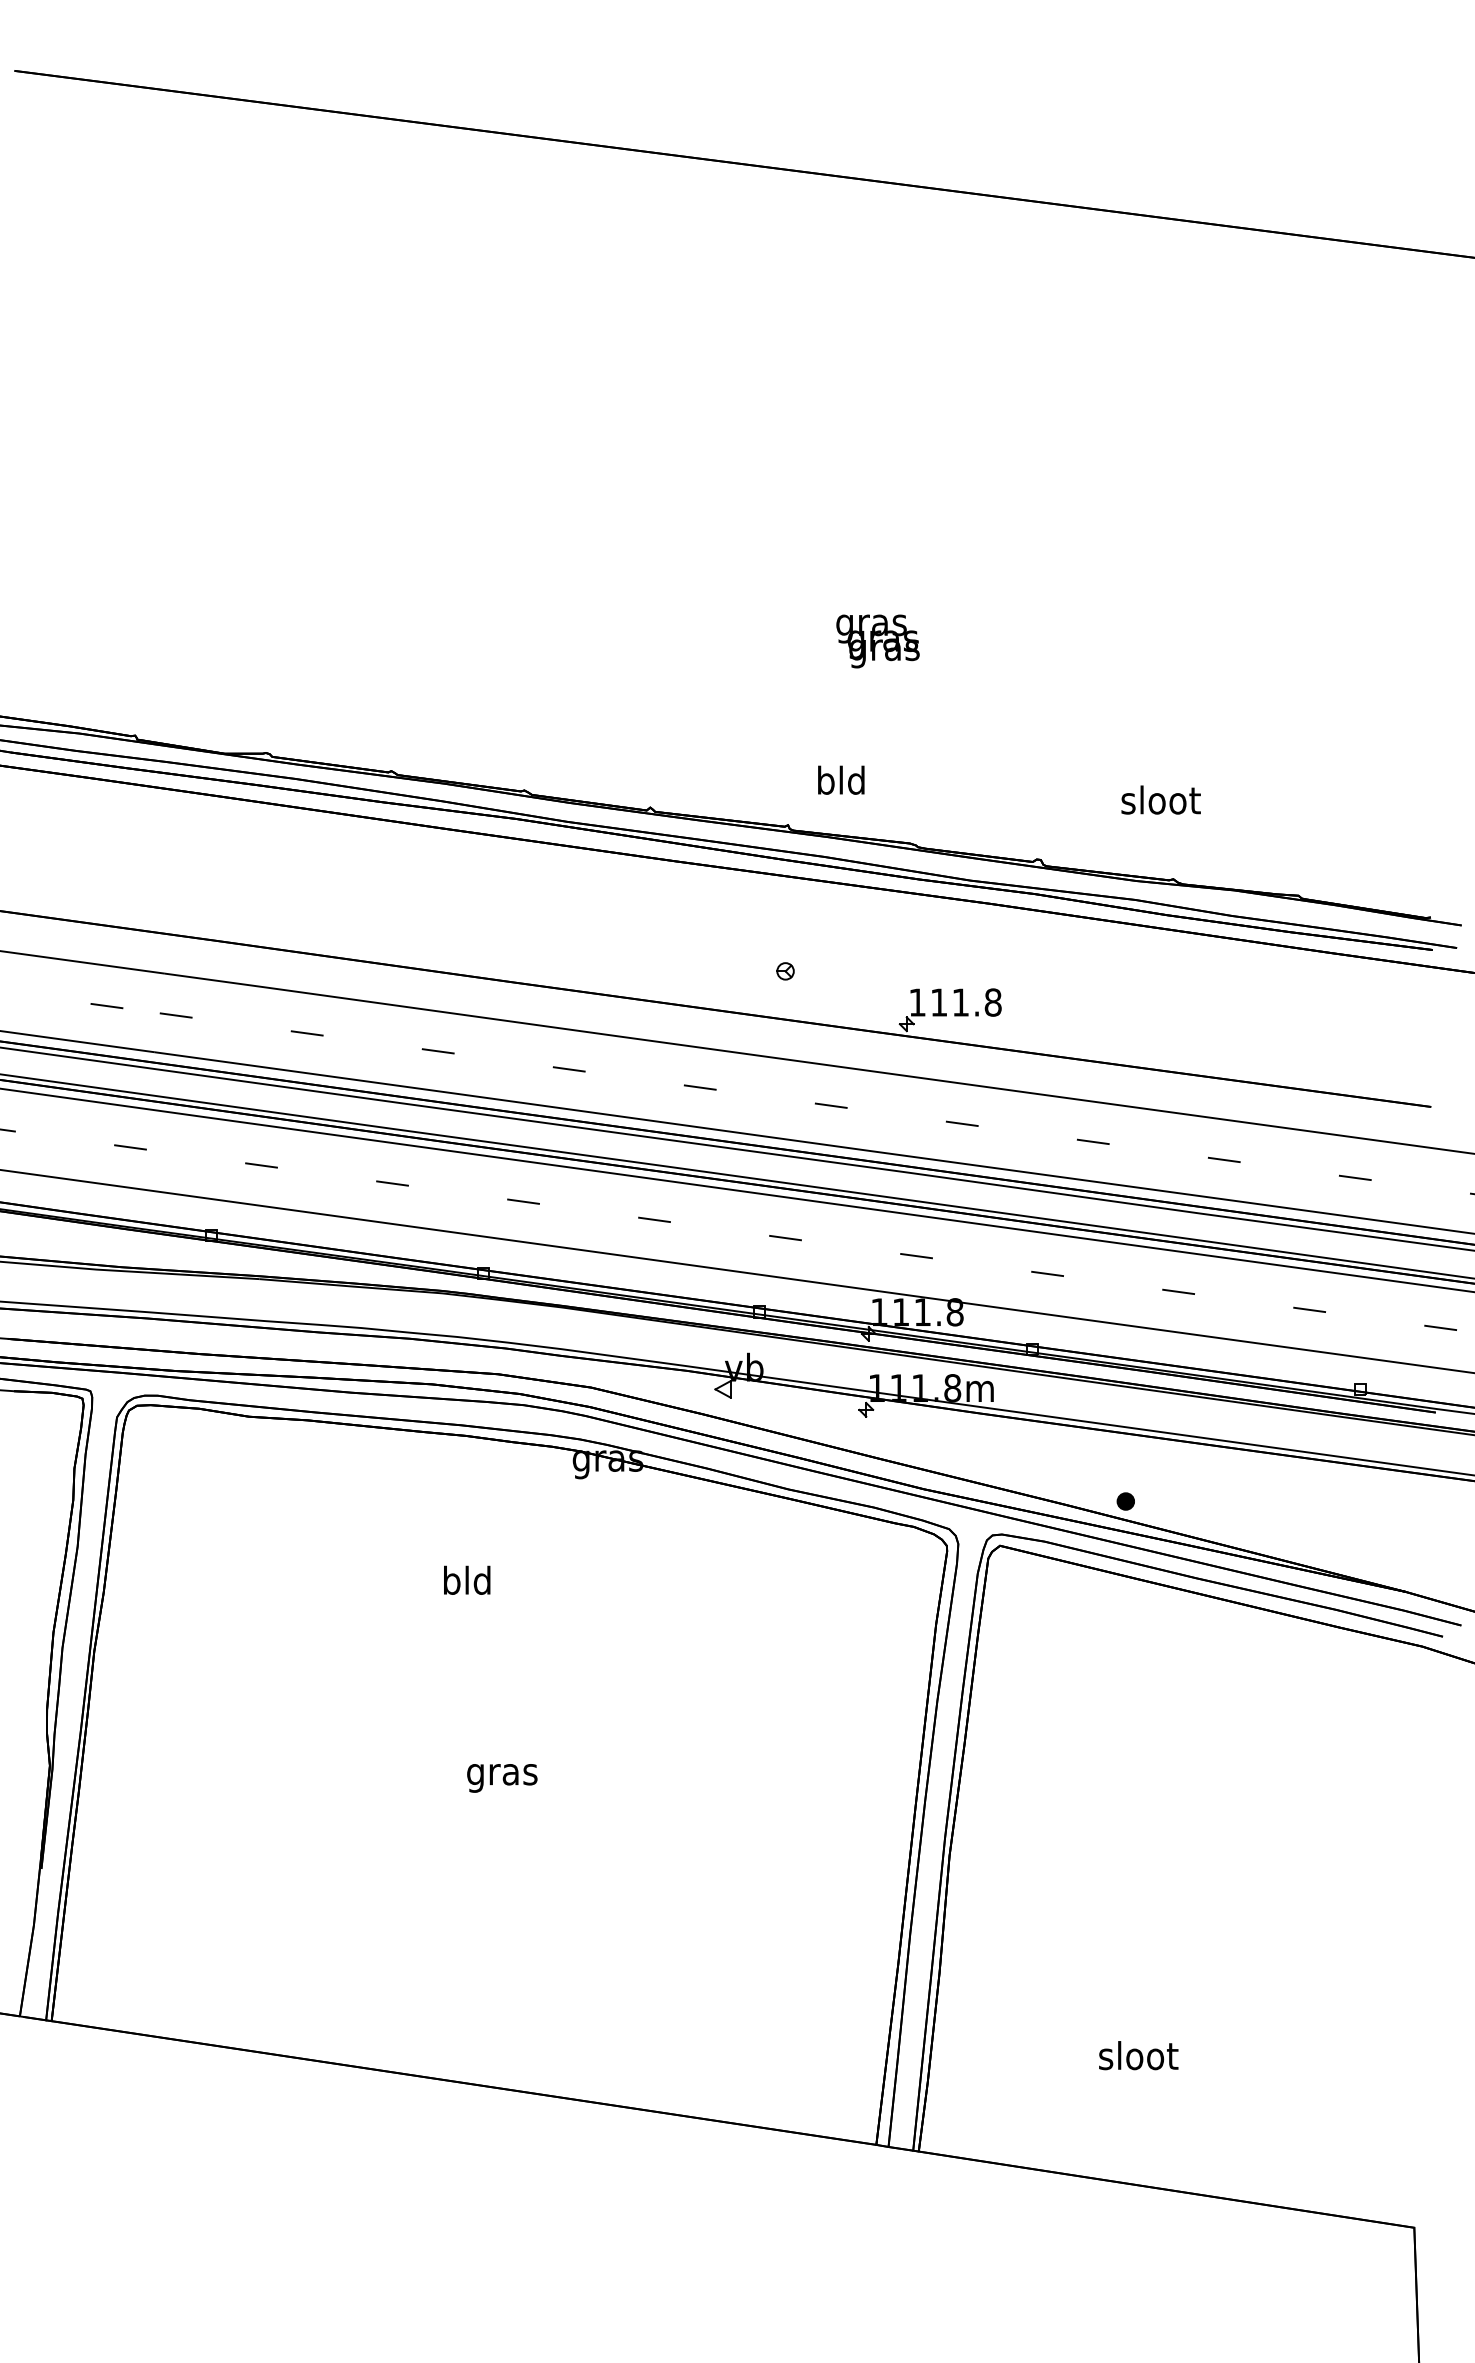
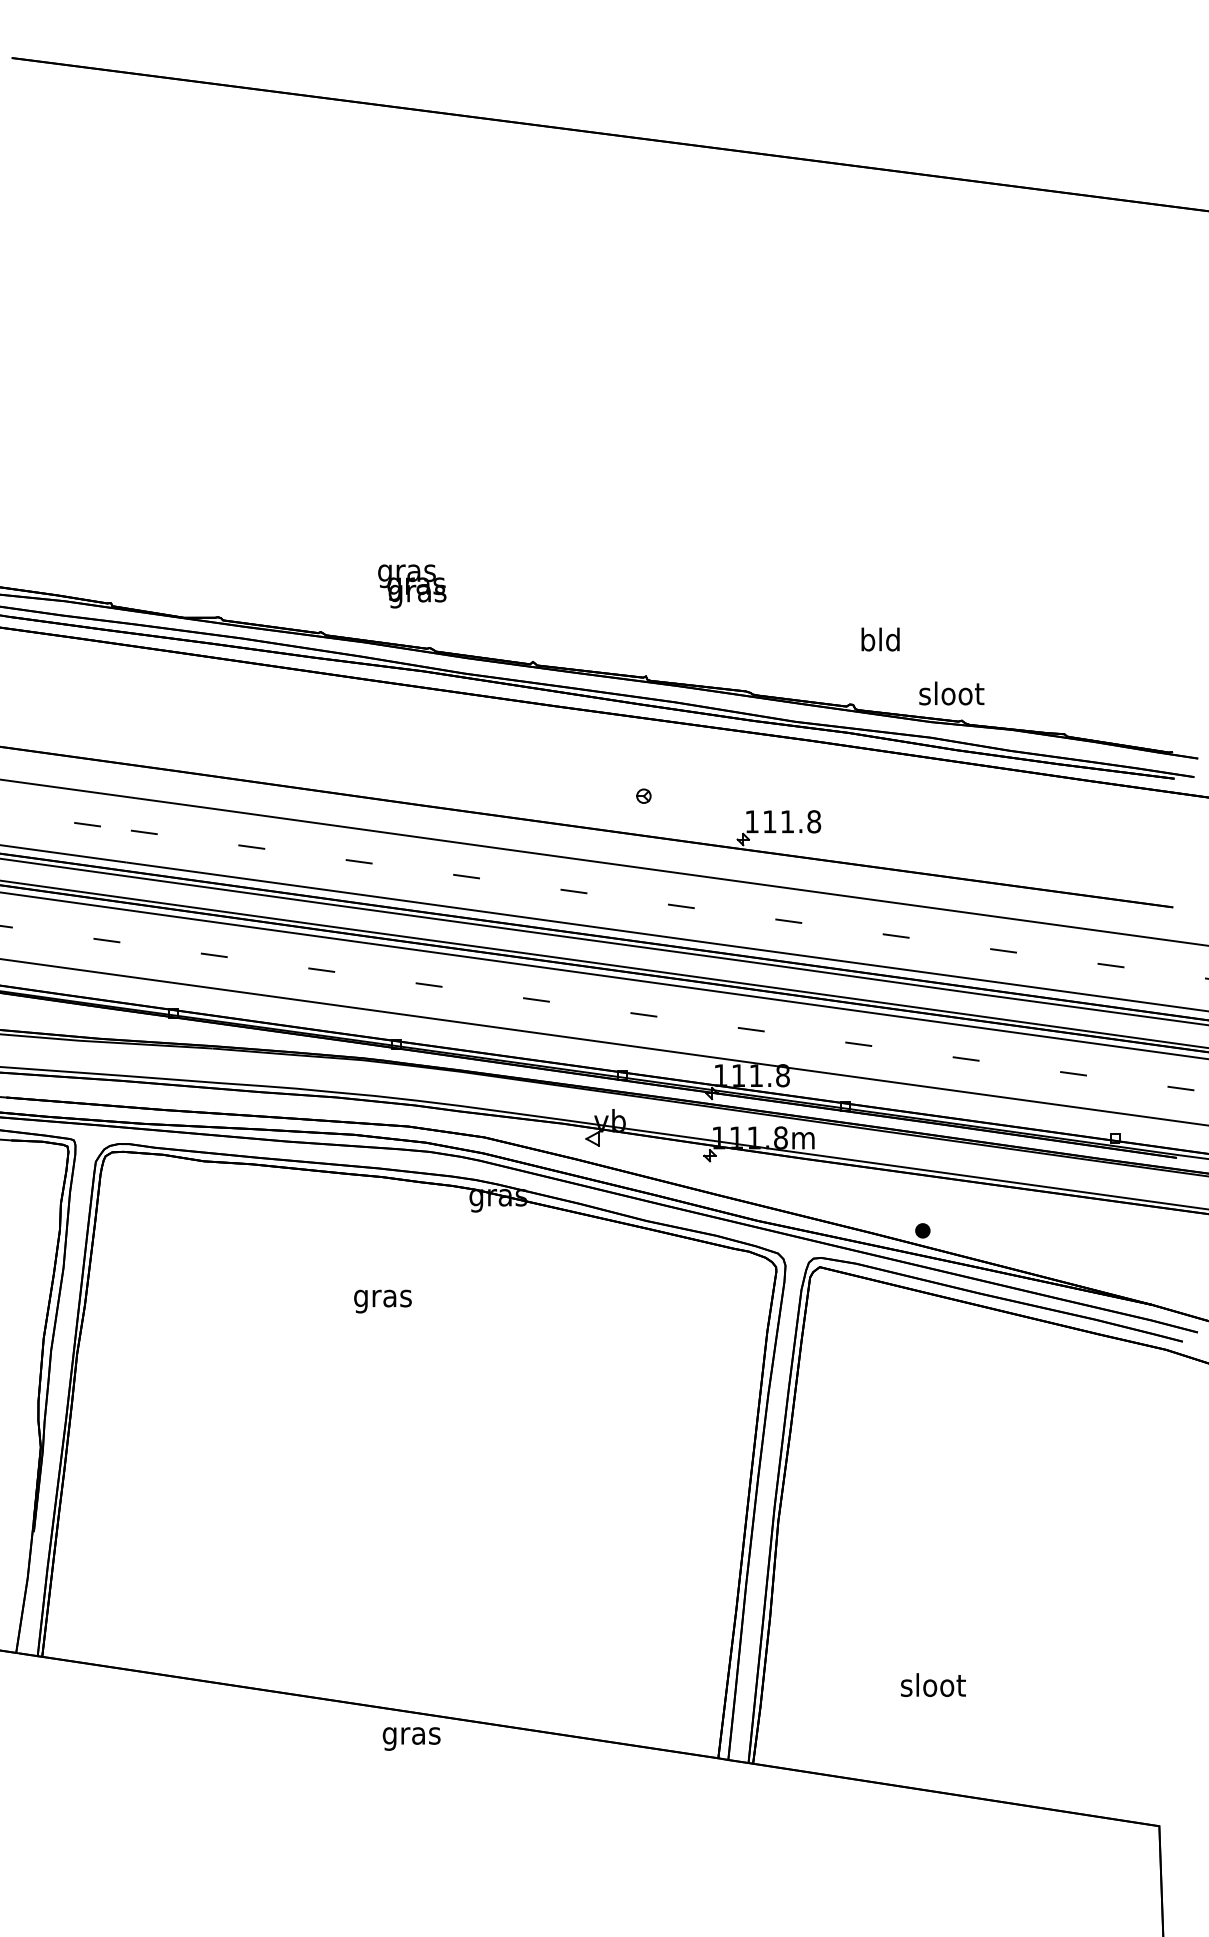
text: (877, 641) -> (411, 586), moved
text: (841, 779) -> (880, 638), moved
text: (1160, 799) -> (951, 693), moved
text: (467, 1583) -> (383, 1298), bld -> gras
text: (502, 1778) -> (411, 1739), moved

